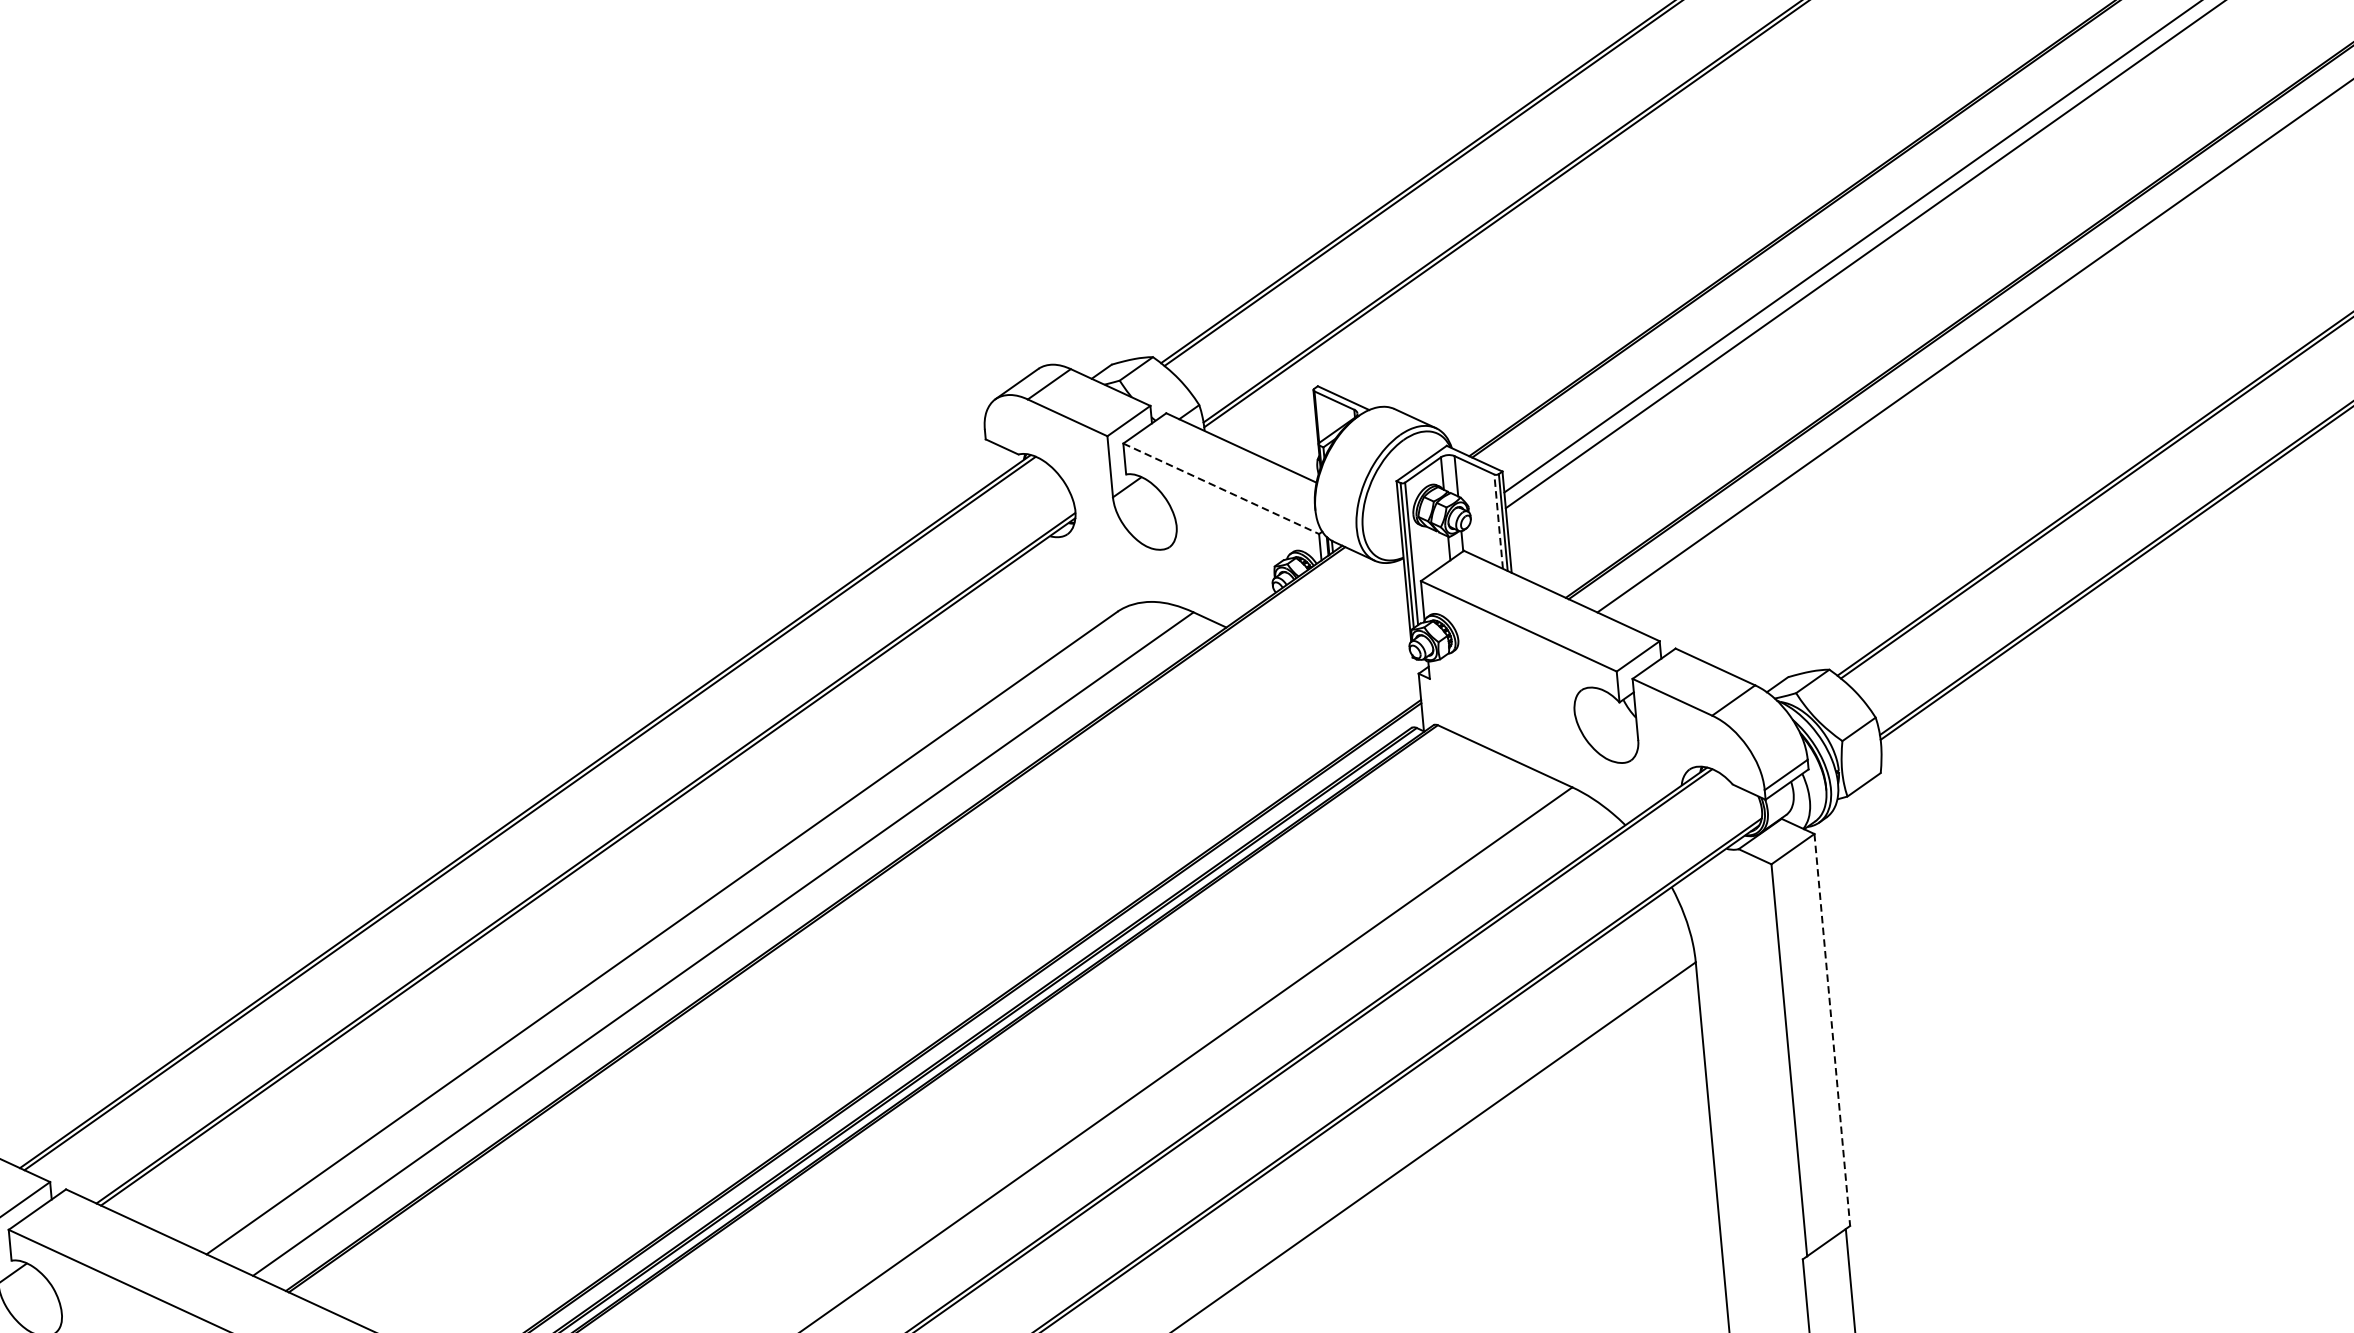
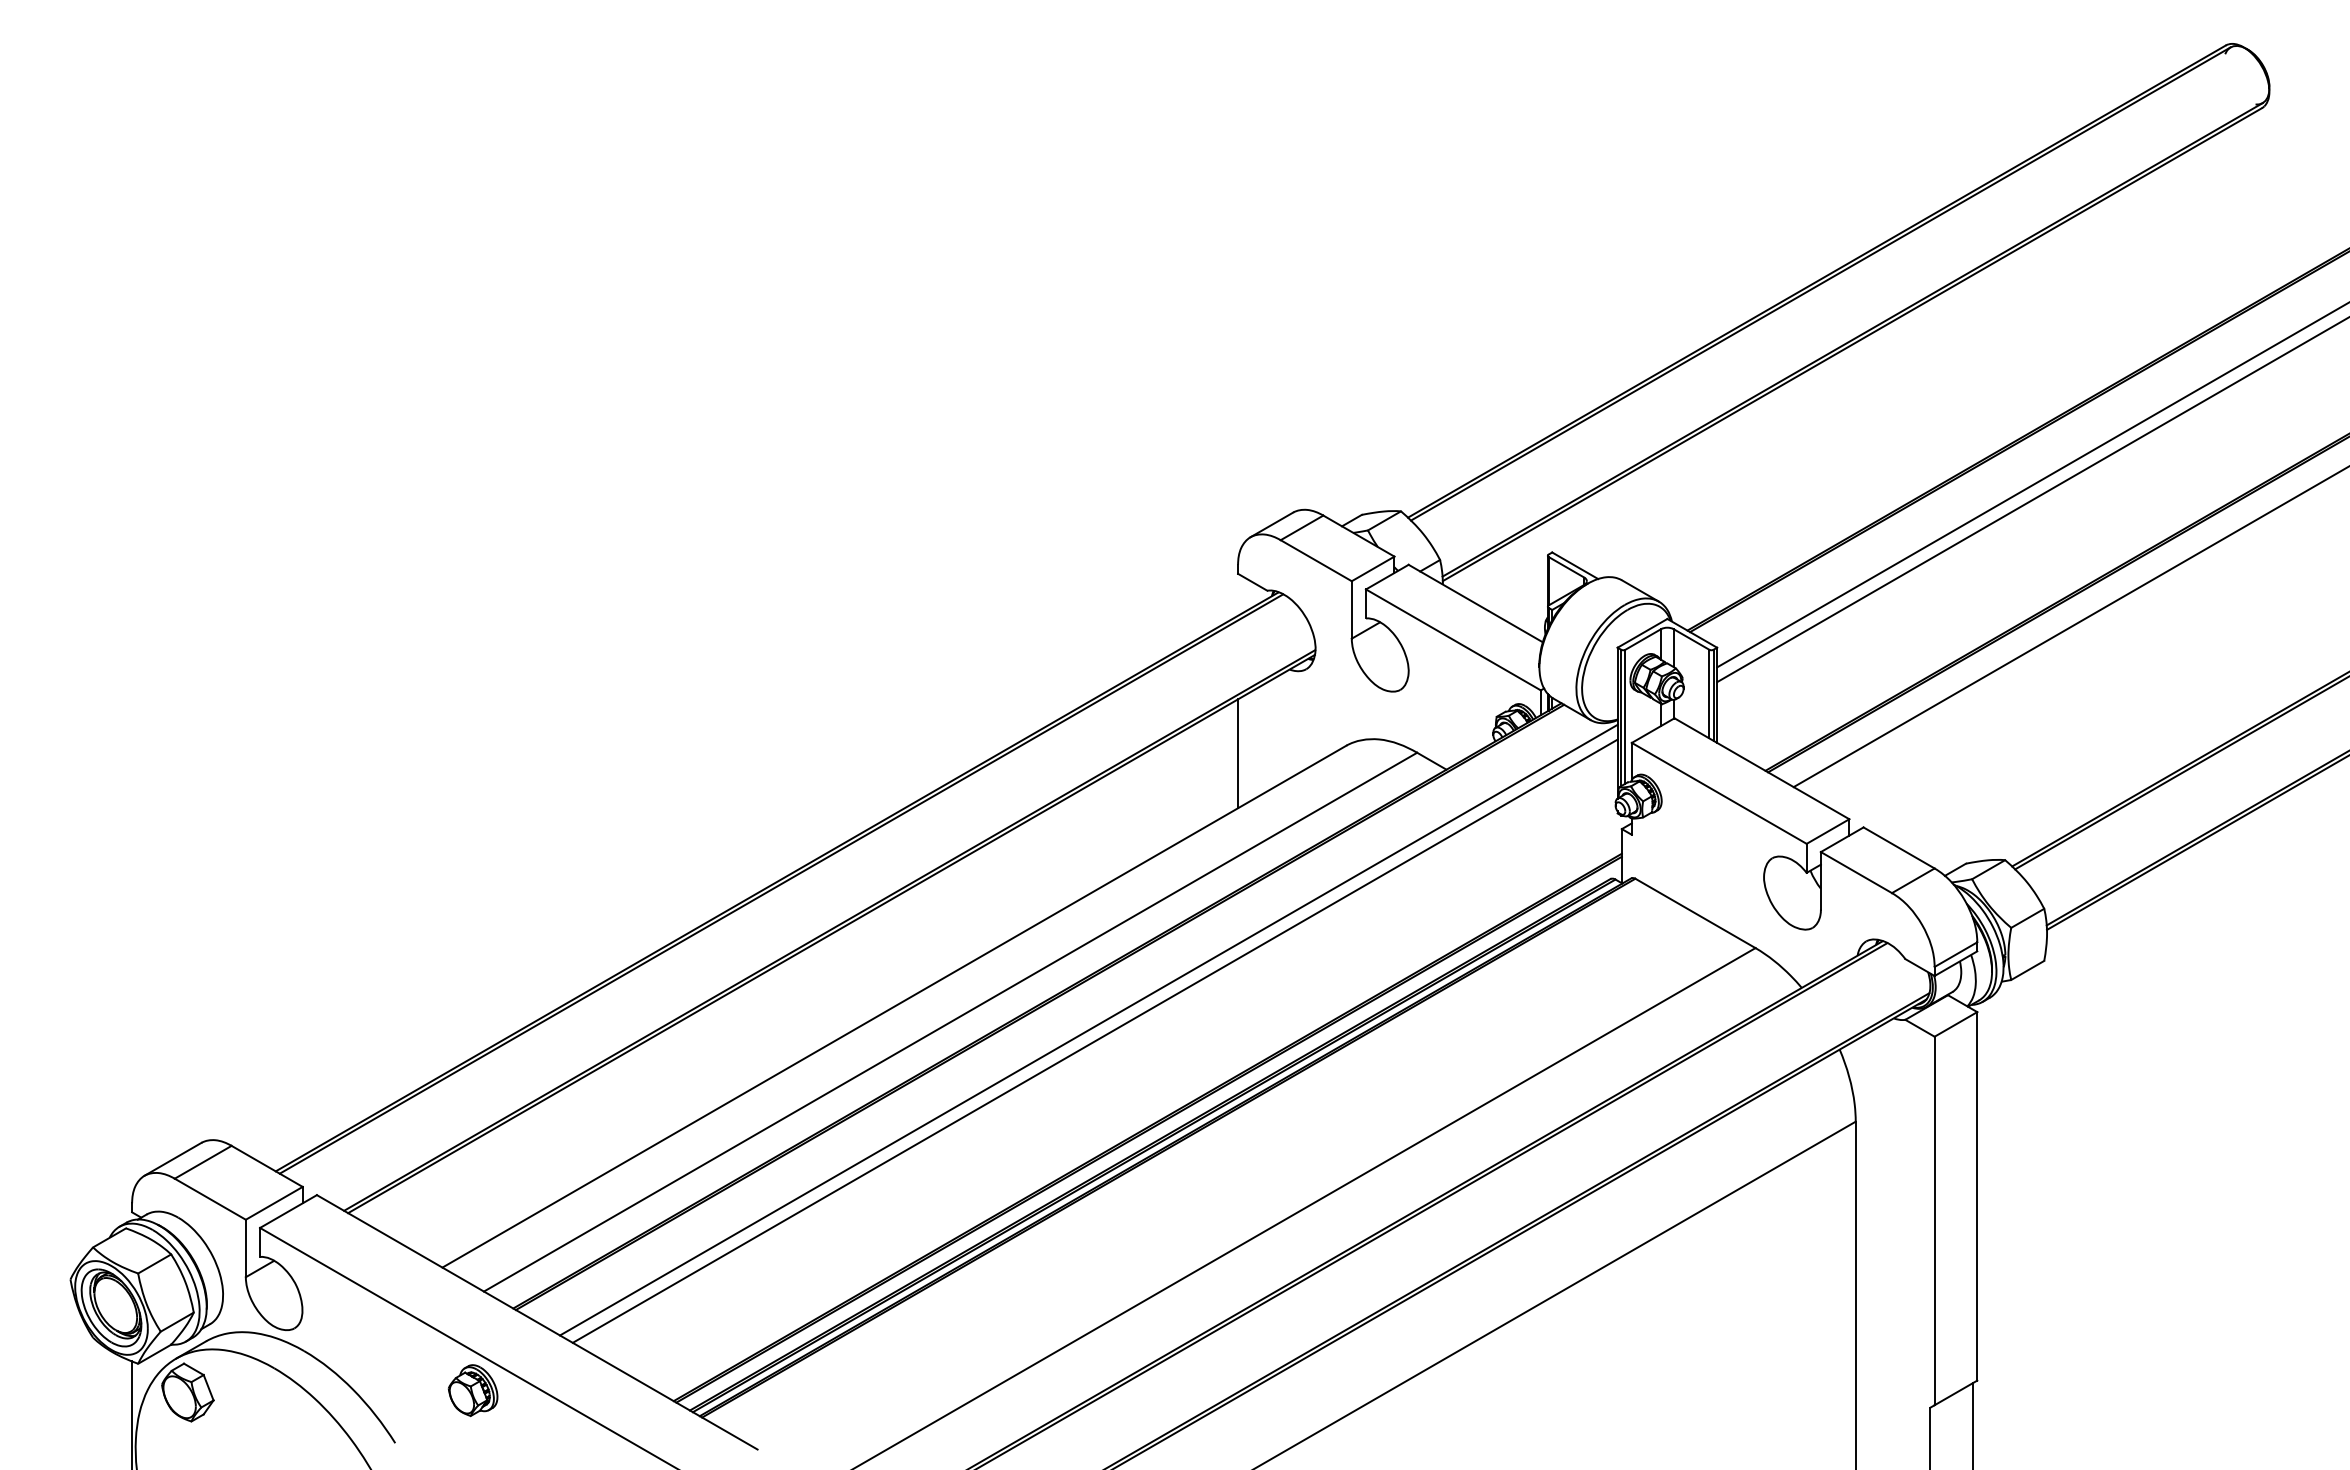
line: (1221, 488) -> (1453, 639), dashed -> solid
line: (1498, 521) -> (1709, 693), dashed -> solid
line: (1003, 630) -> (1238, 753), added
line: (870, 938) -> (1088, 1029), added
line: (878, 949) -> (1094, 1040), added
line: (1832, 1030) -> (1977, 1196), dashed -> solid

